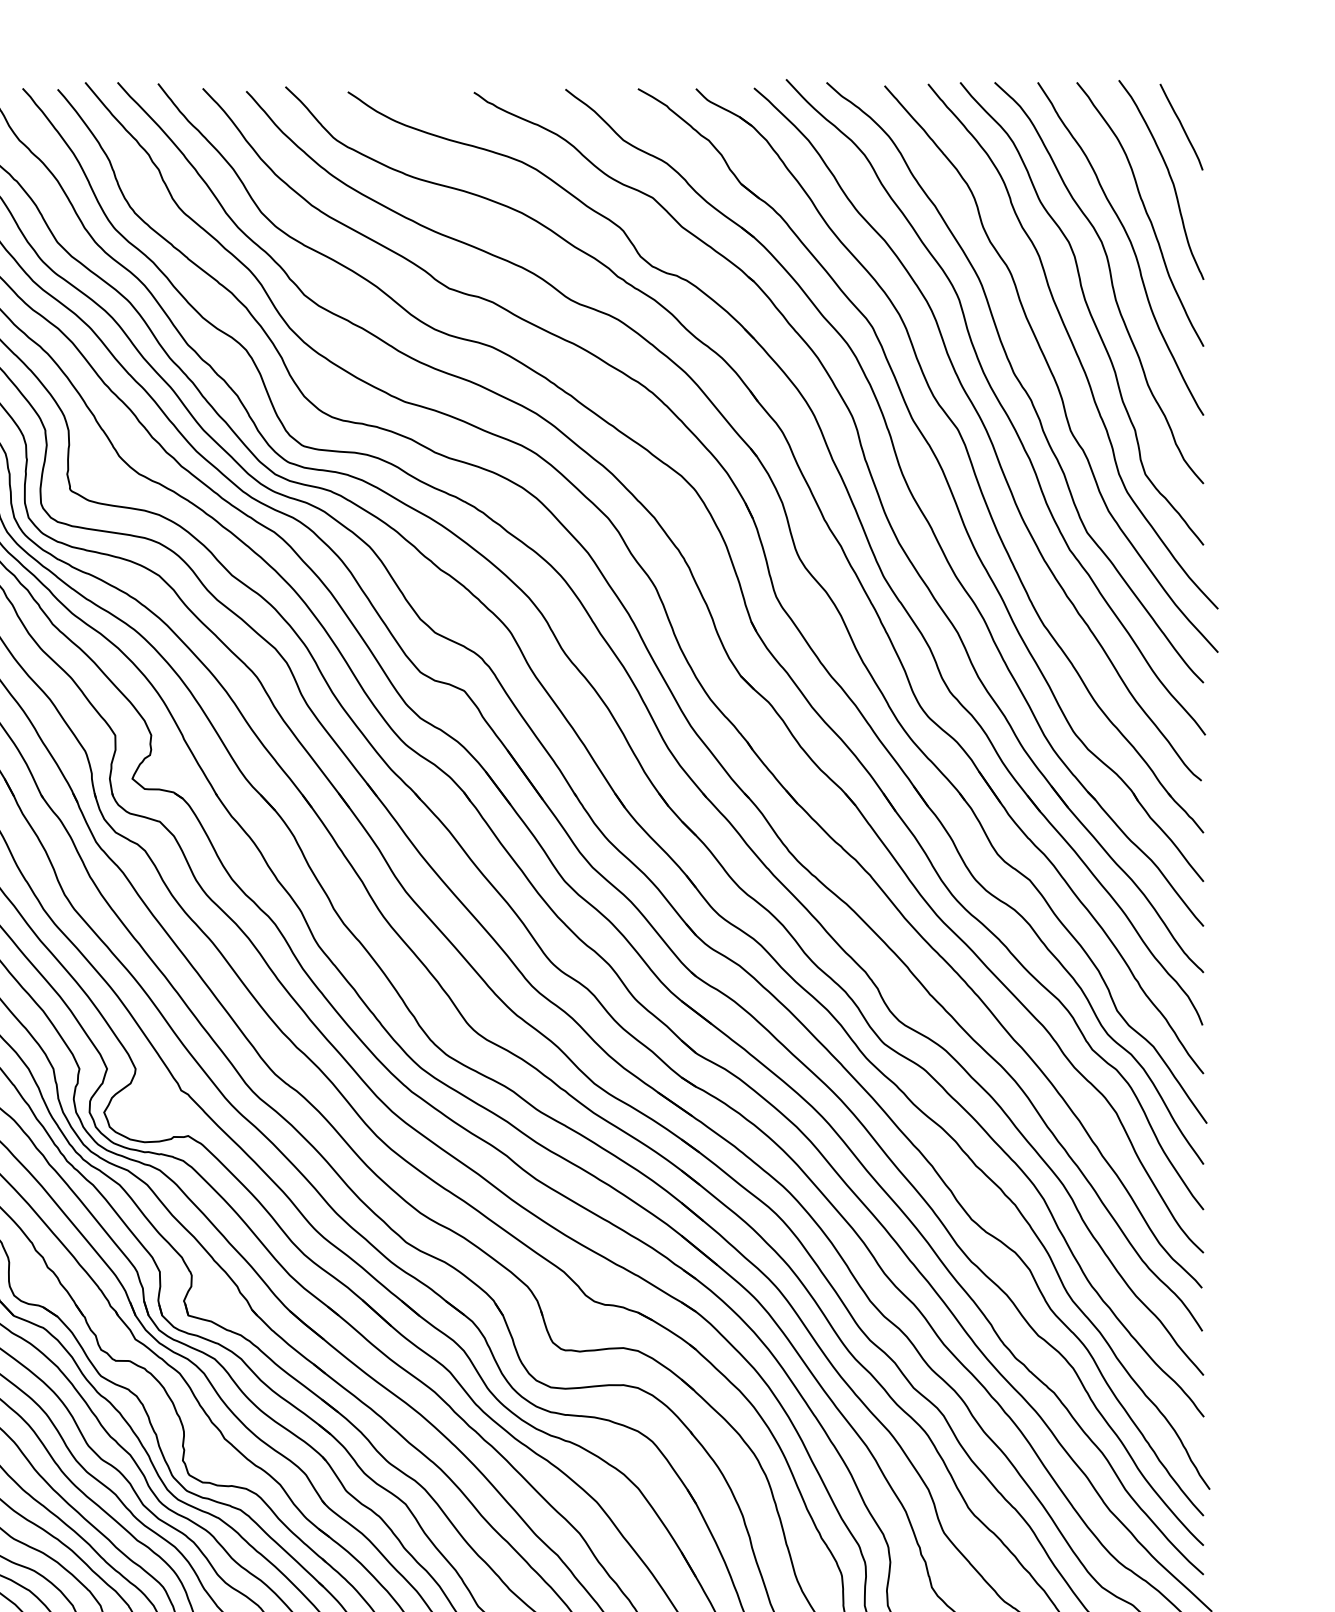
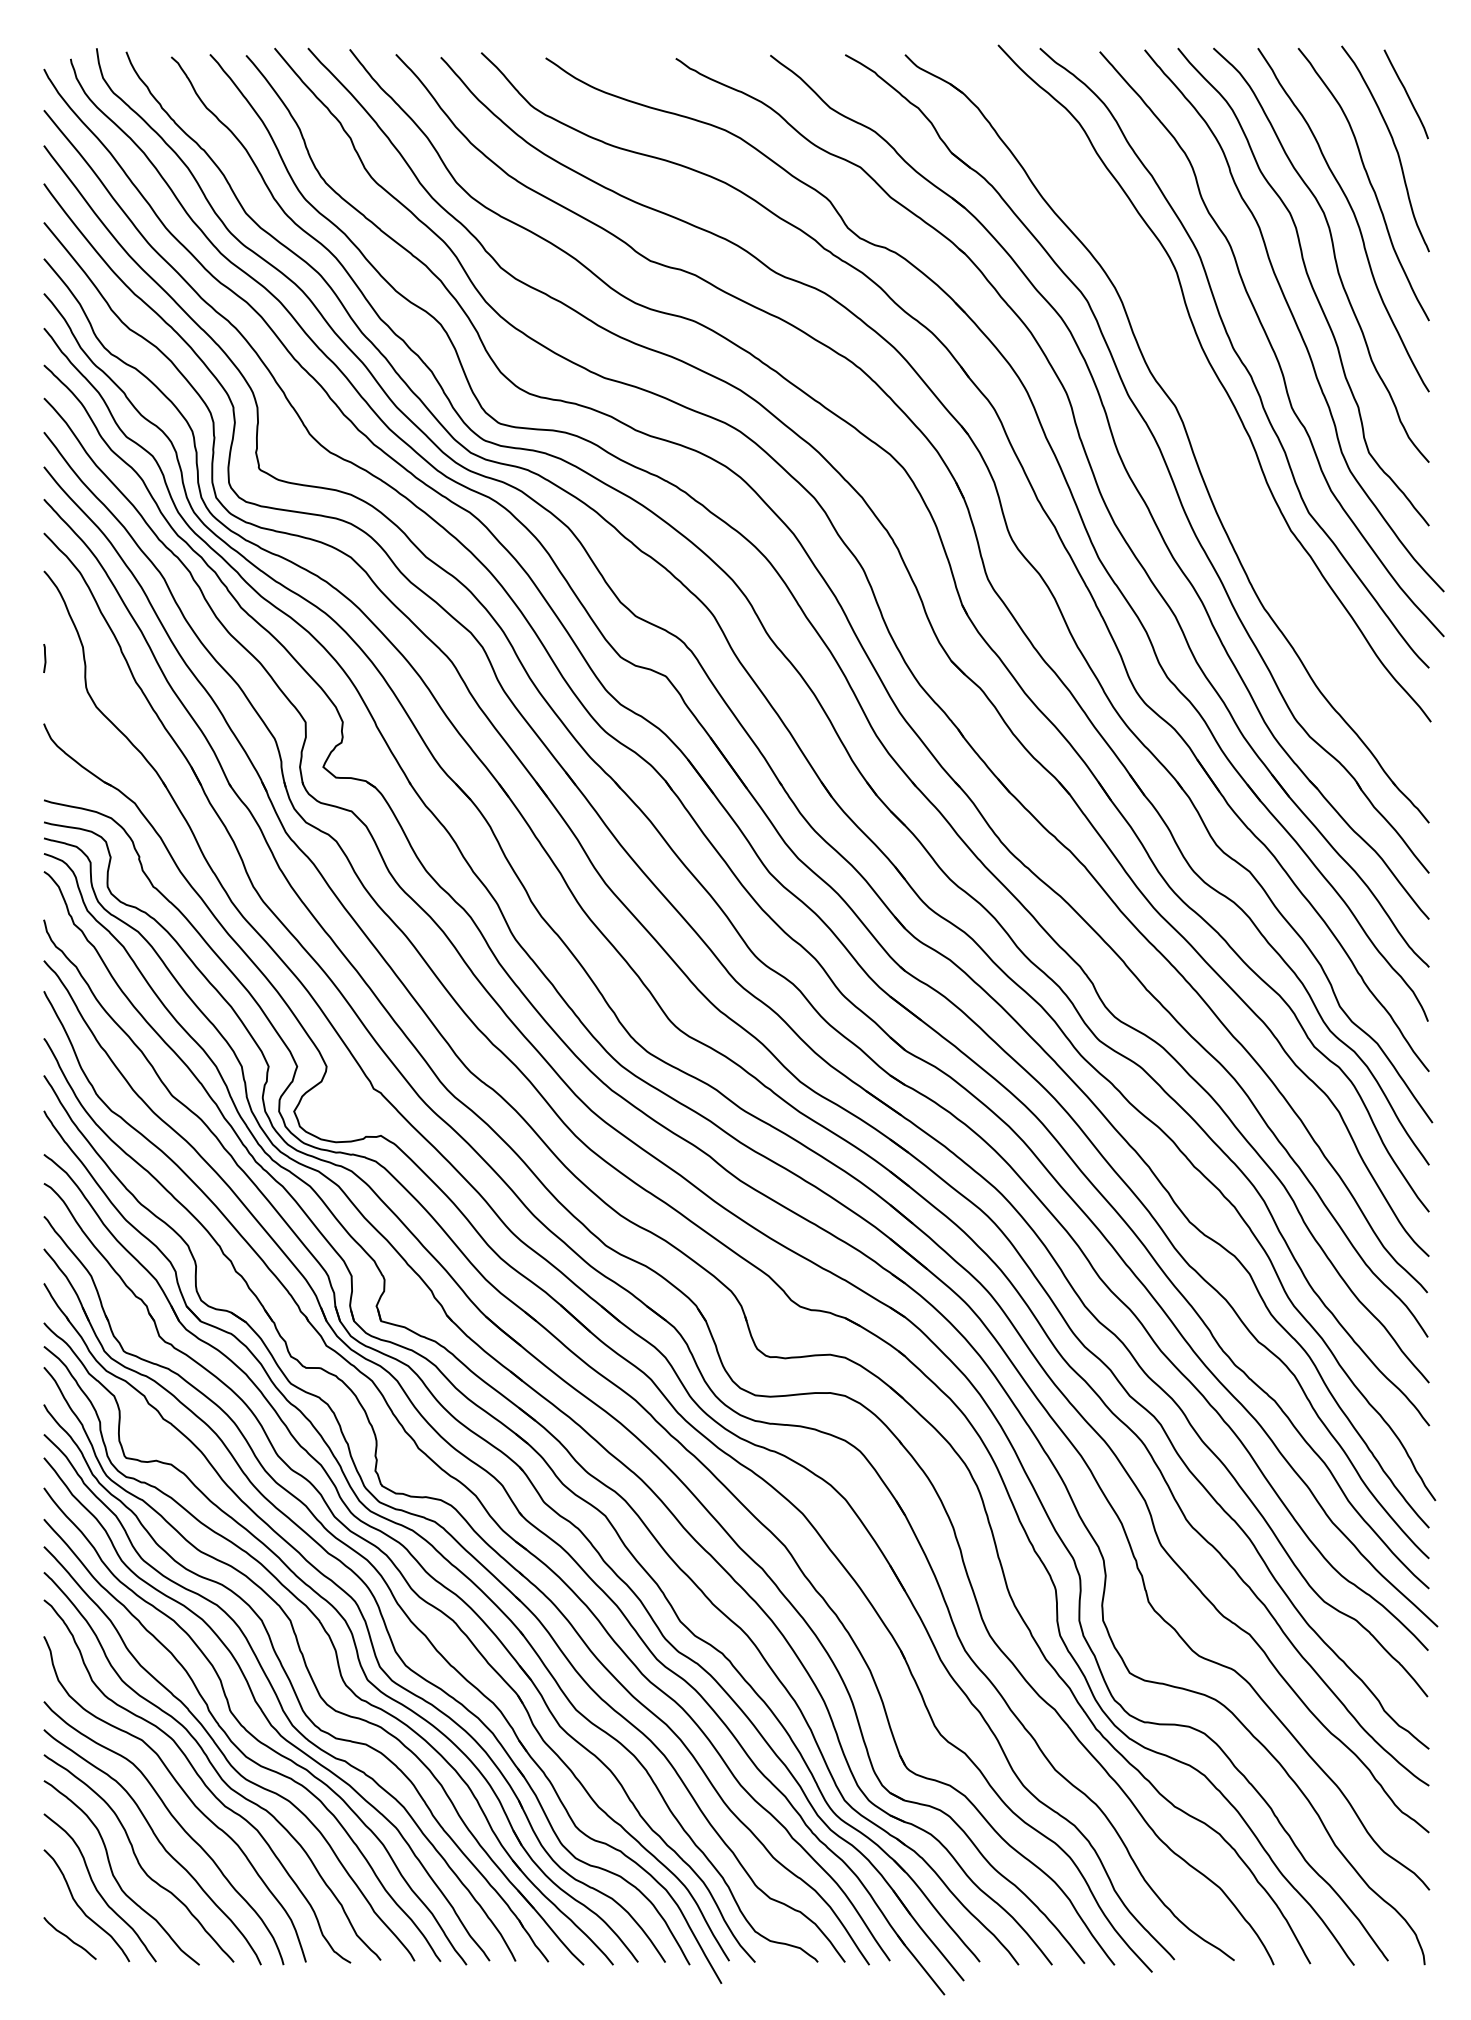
curve: (985, 430) -> (1203, 407), removed

